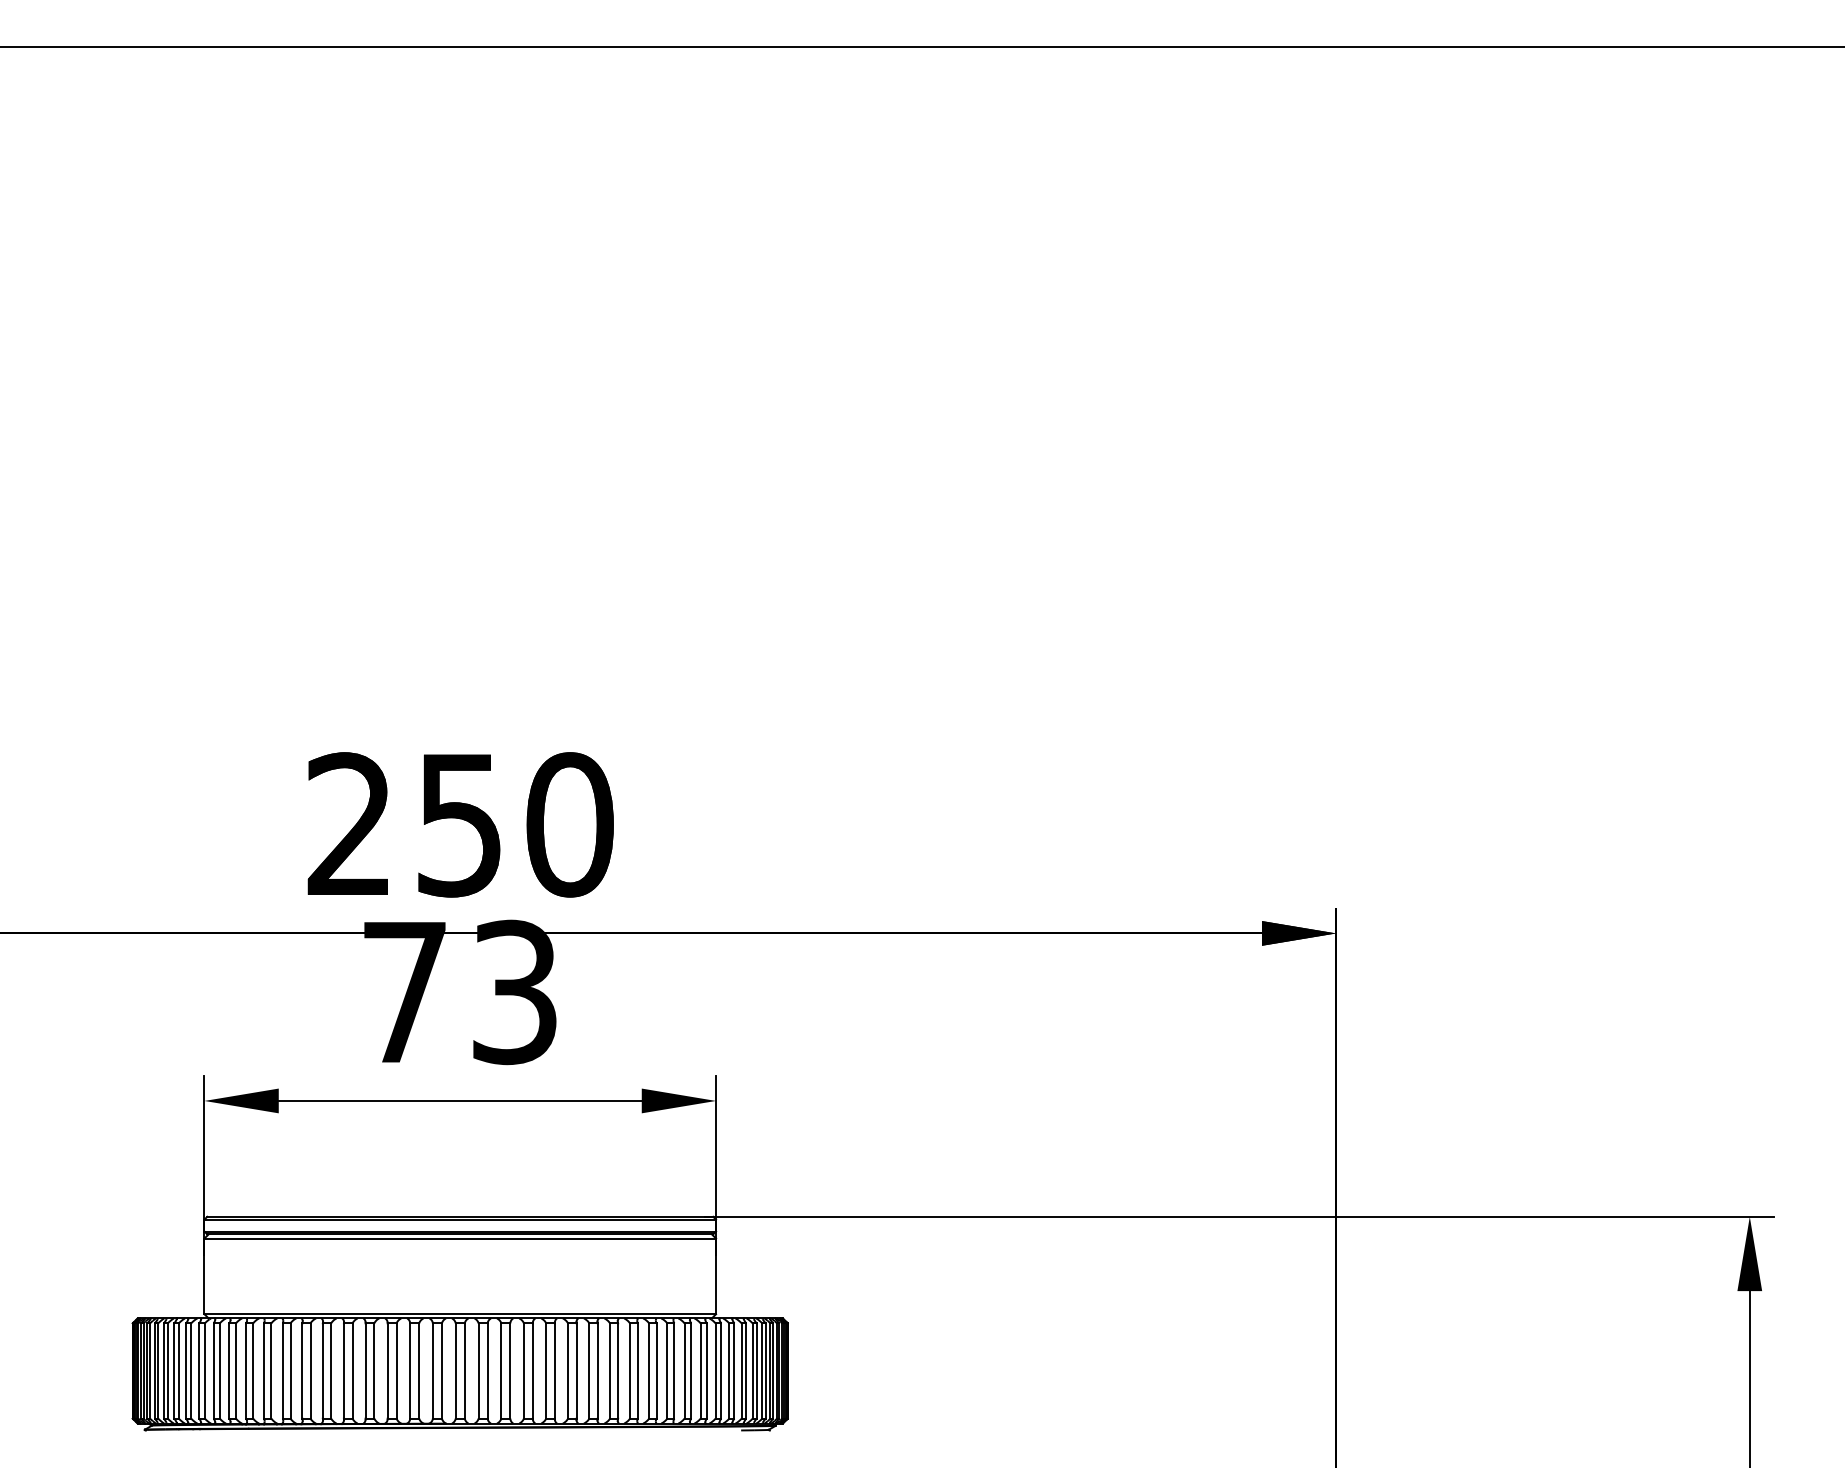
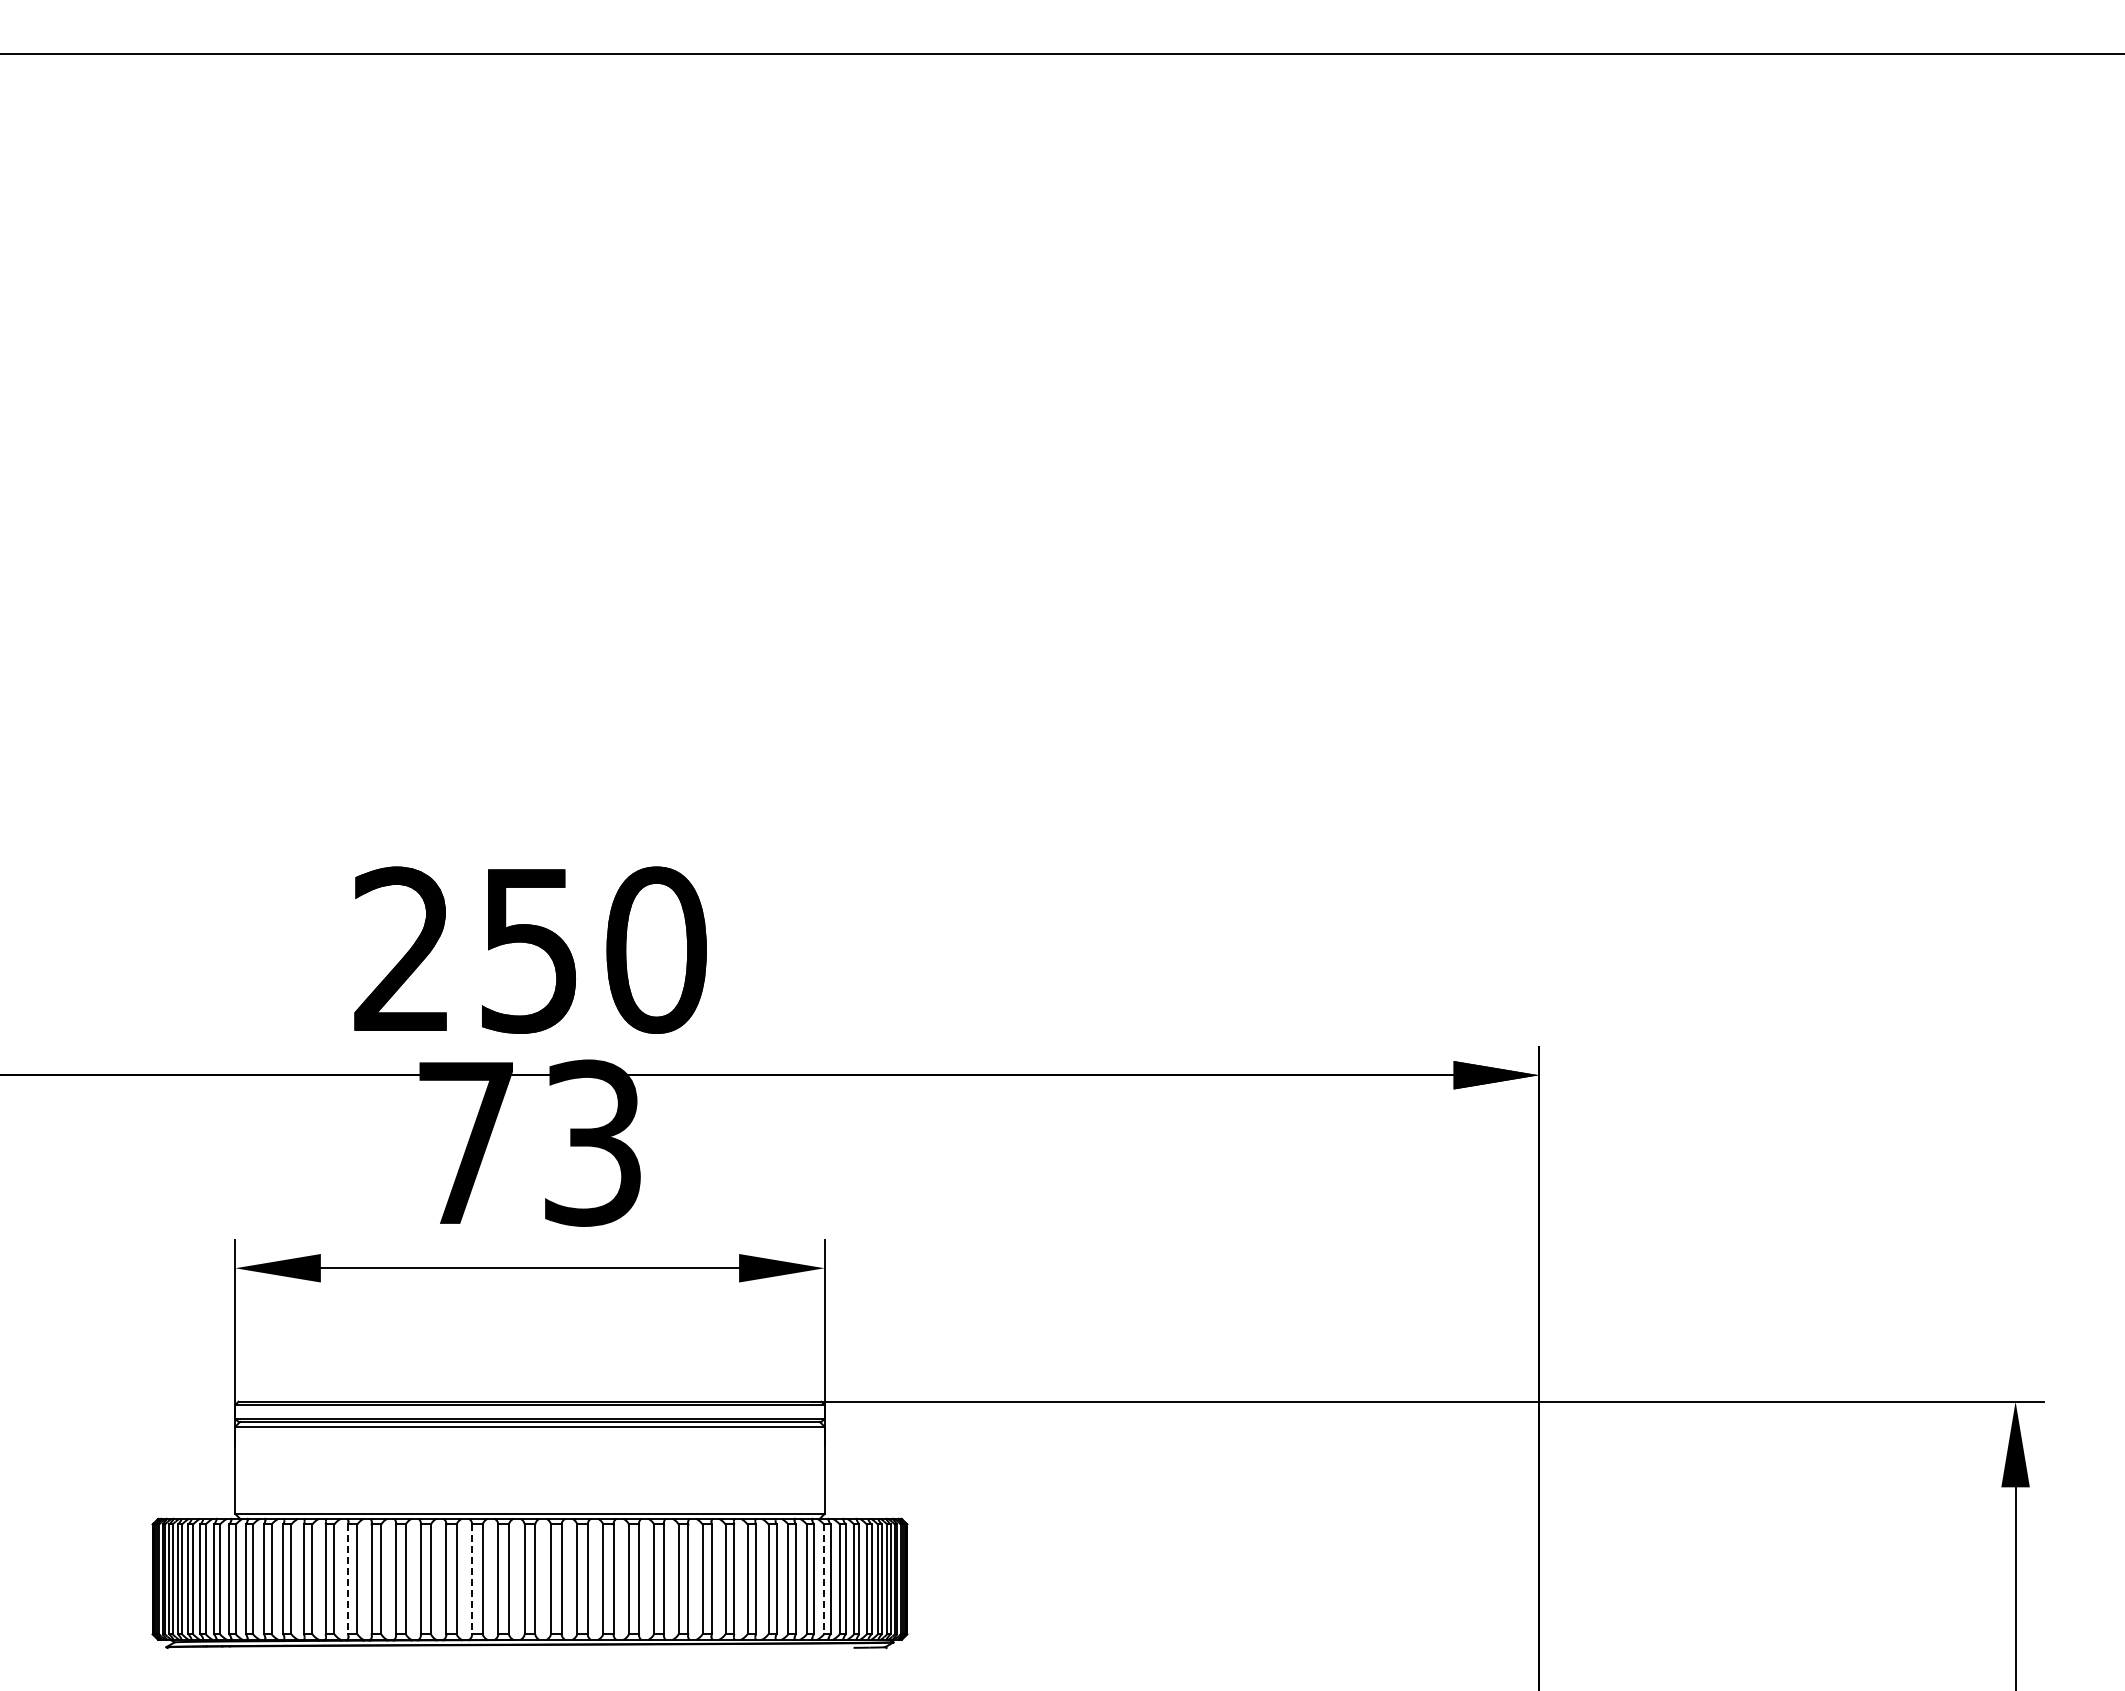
line: (302, 1371) -> (348, 1579), solid -> dashed
line: (410, 1371) -> (472, 1579), solid -> dashed
line: (715, 1371) -> (824, 1579), solid -> dashed

